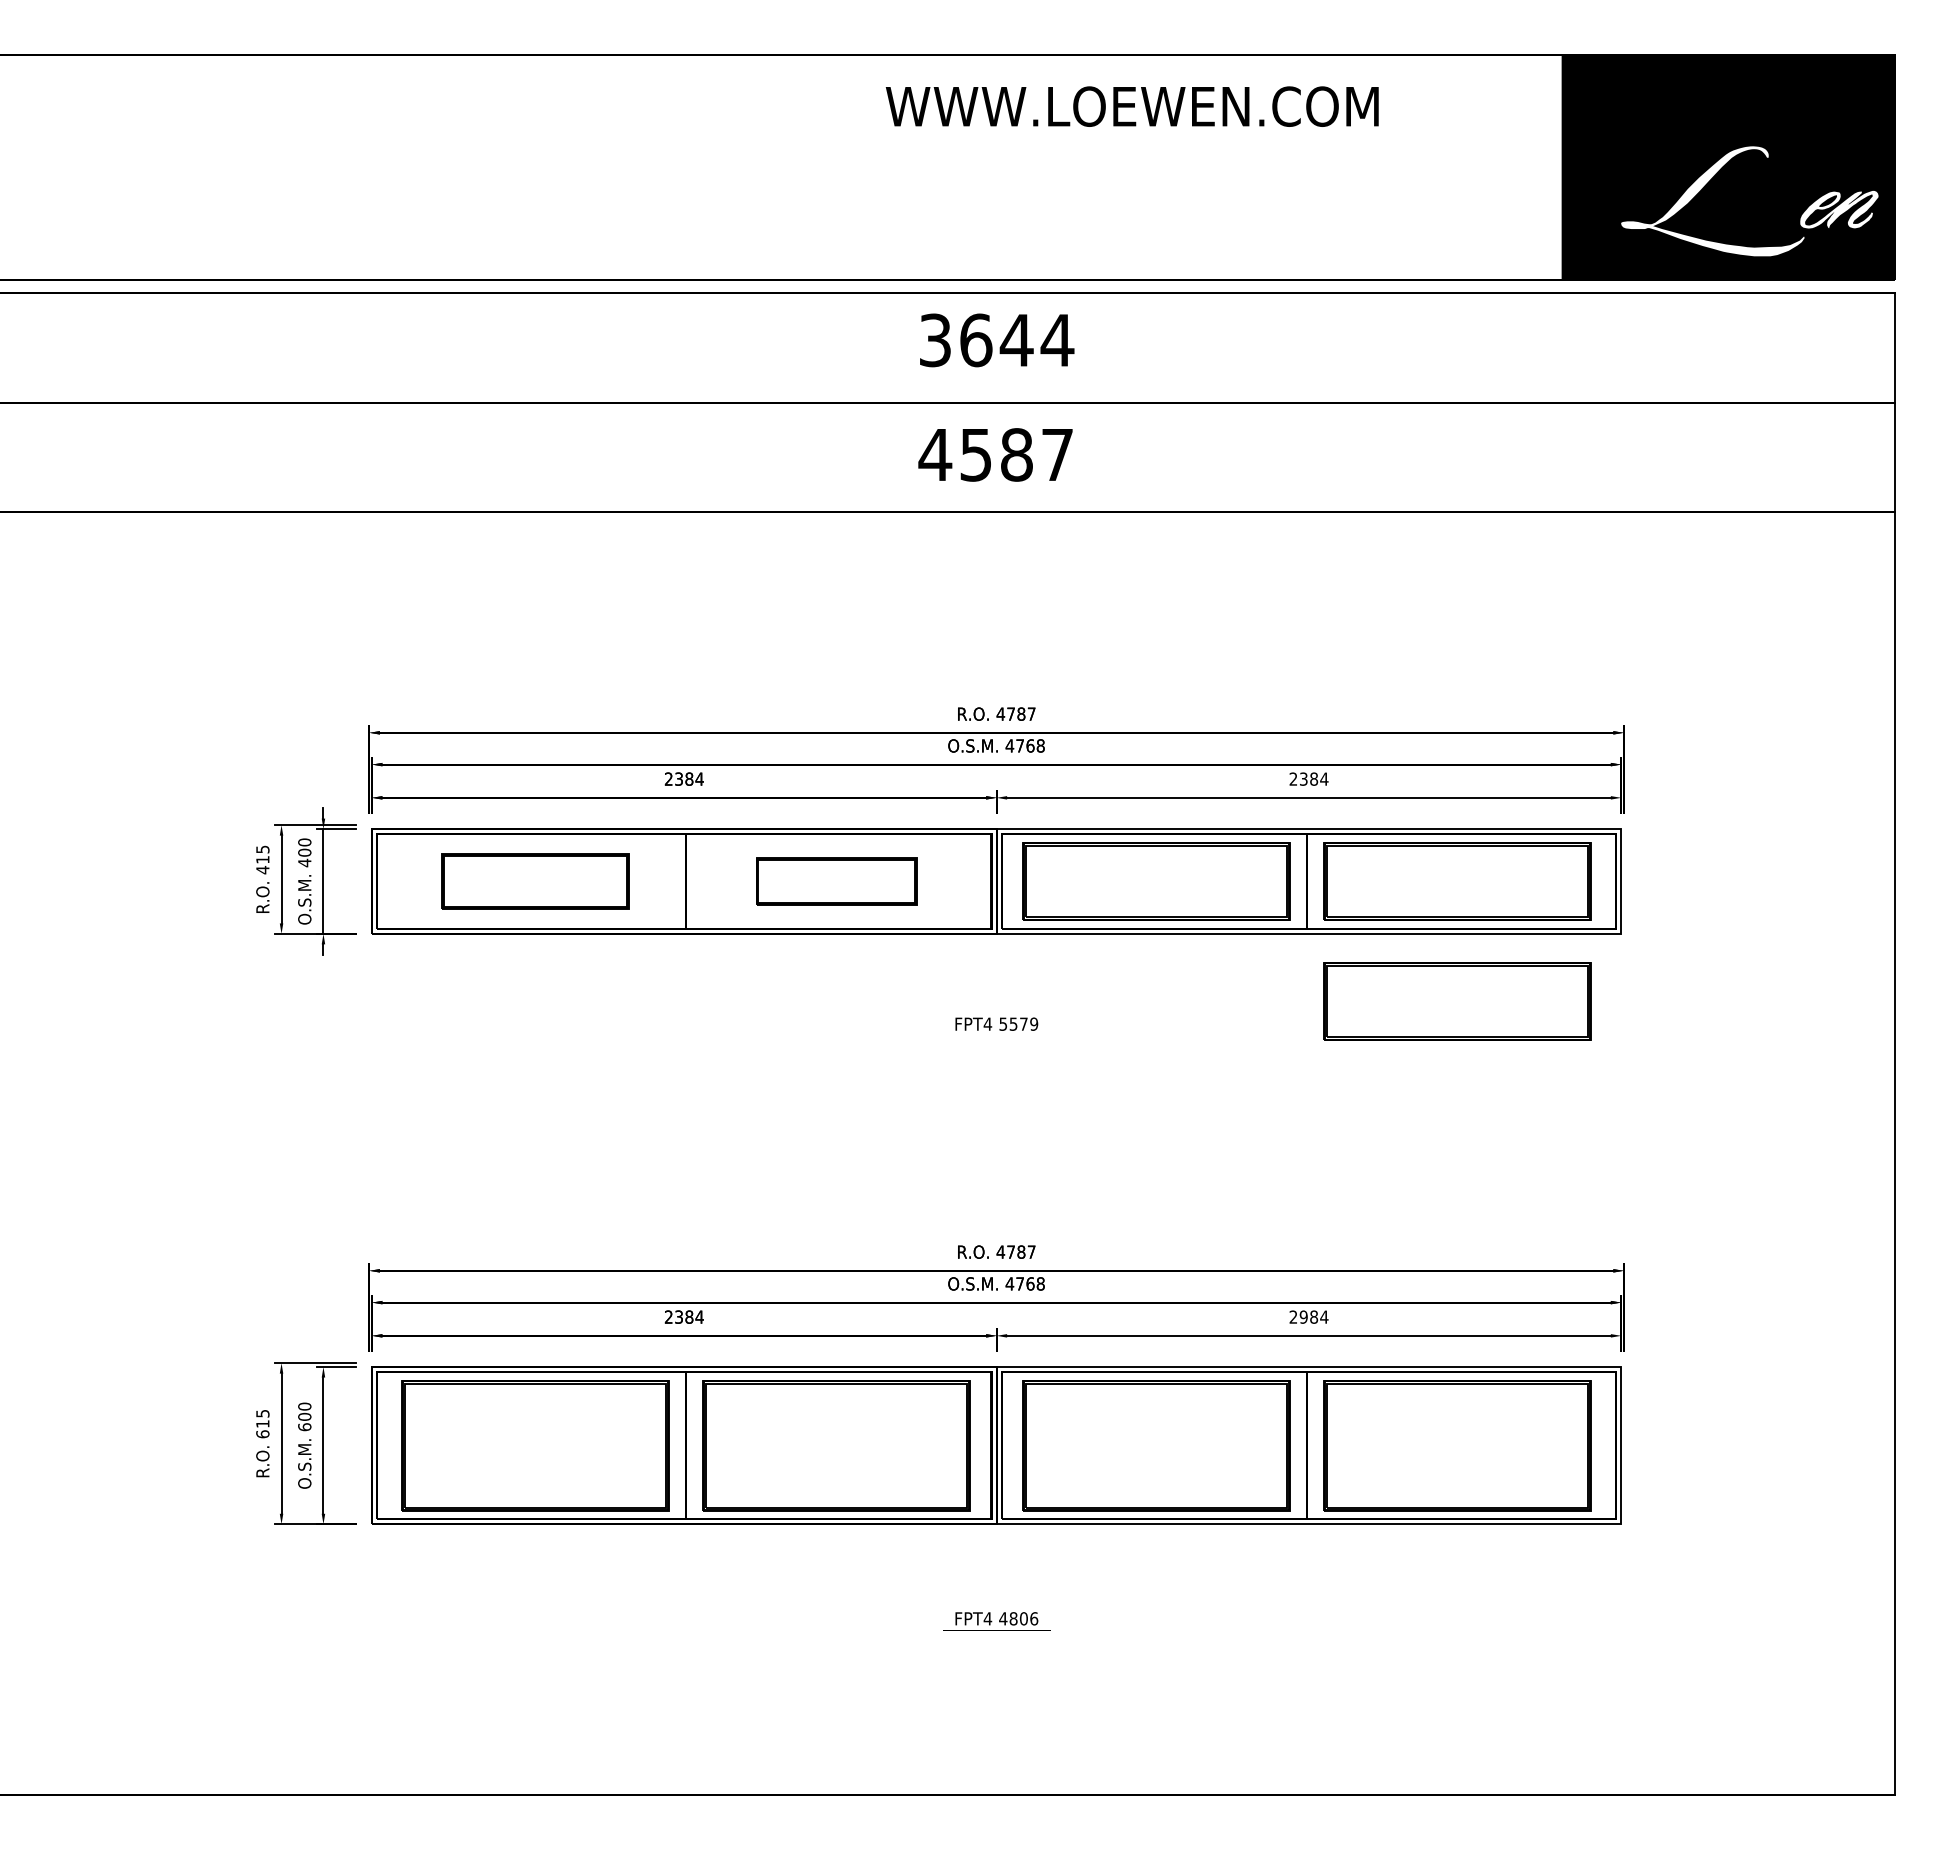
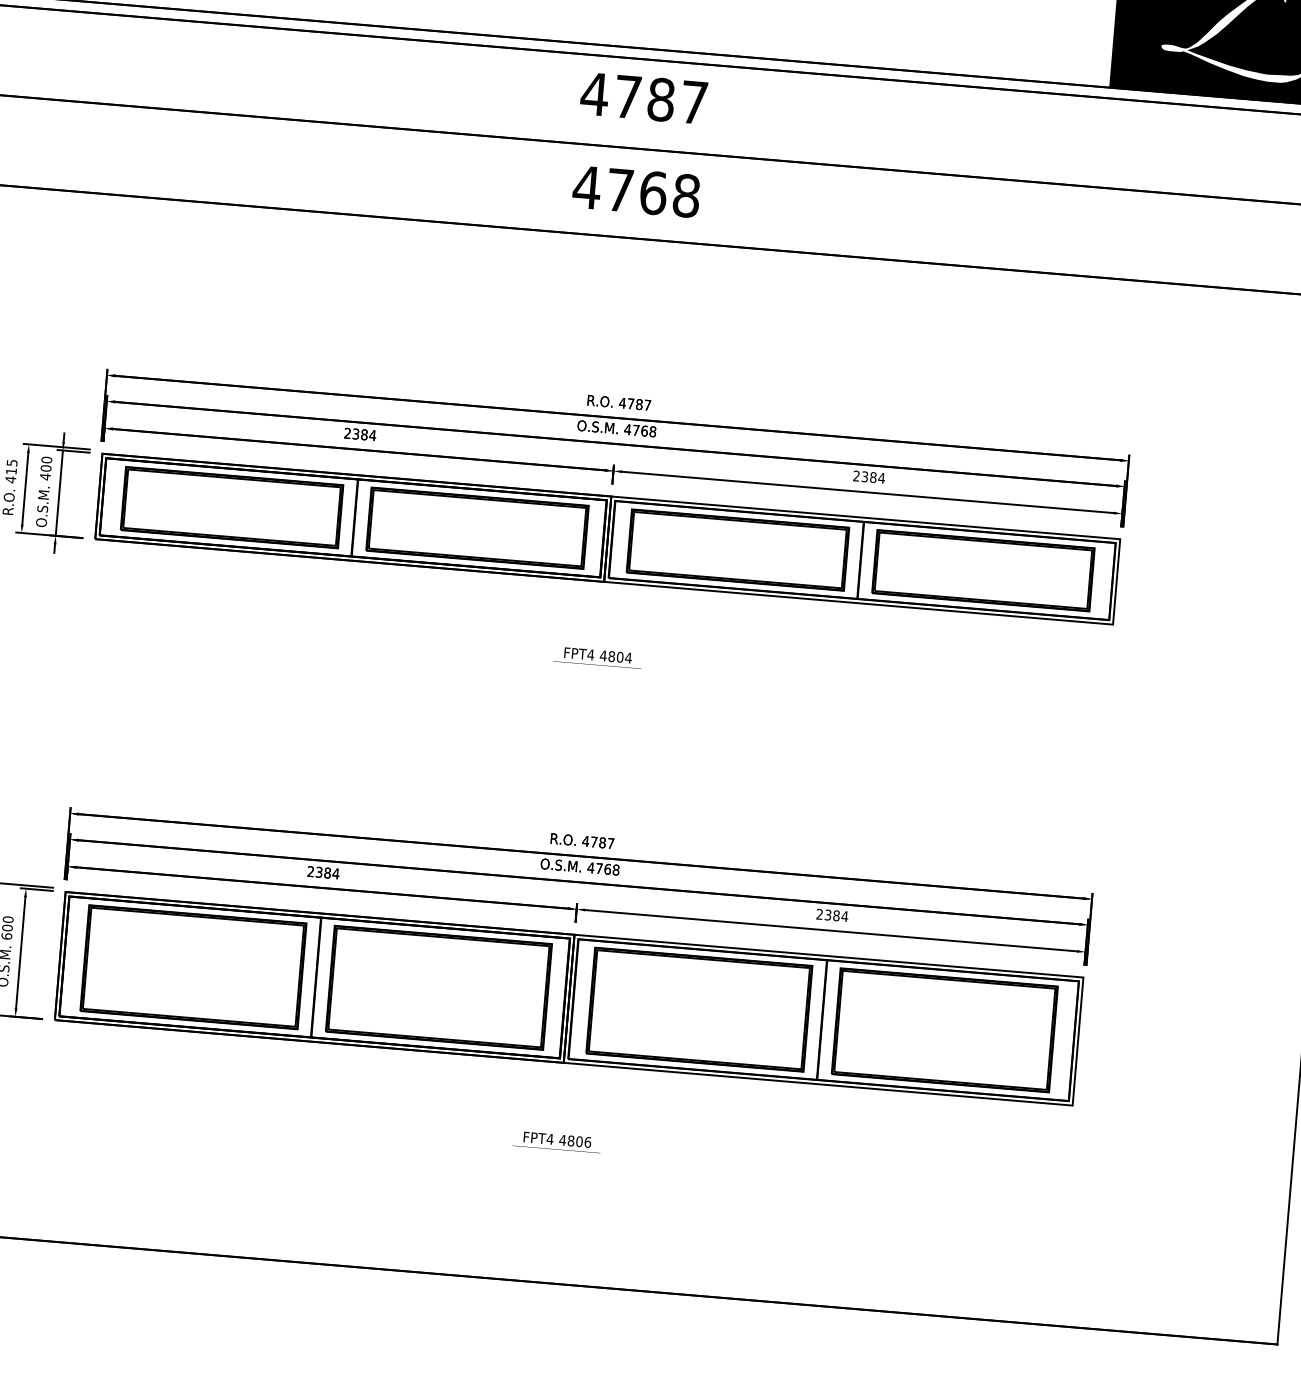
text: (996, 340) -> (644, 98), 3644 -> 4787
text: (1016, 454) -> (653, 192), 4587 -> 4768
part: (535, 881) -> (232, 507), size x1.43
part: (836, 881) -> (477, 528), size x1.67
part: (1457, 1001) -> (974, 668), removed
text: (1018, 1023) -> (615, 656), 5579 -> 4804
text: (1303, 1316) -> (827, 914), 2984 -> 2384

